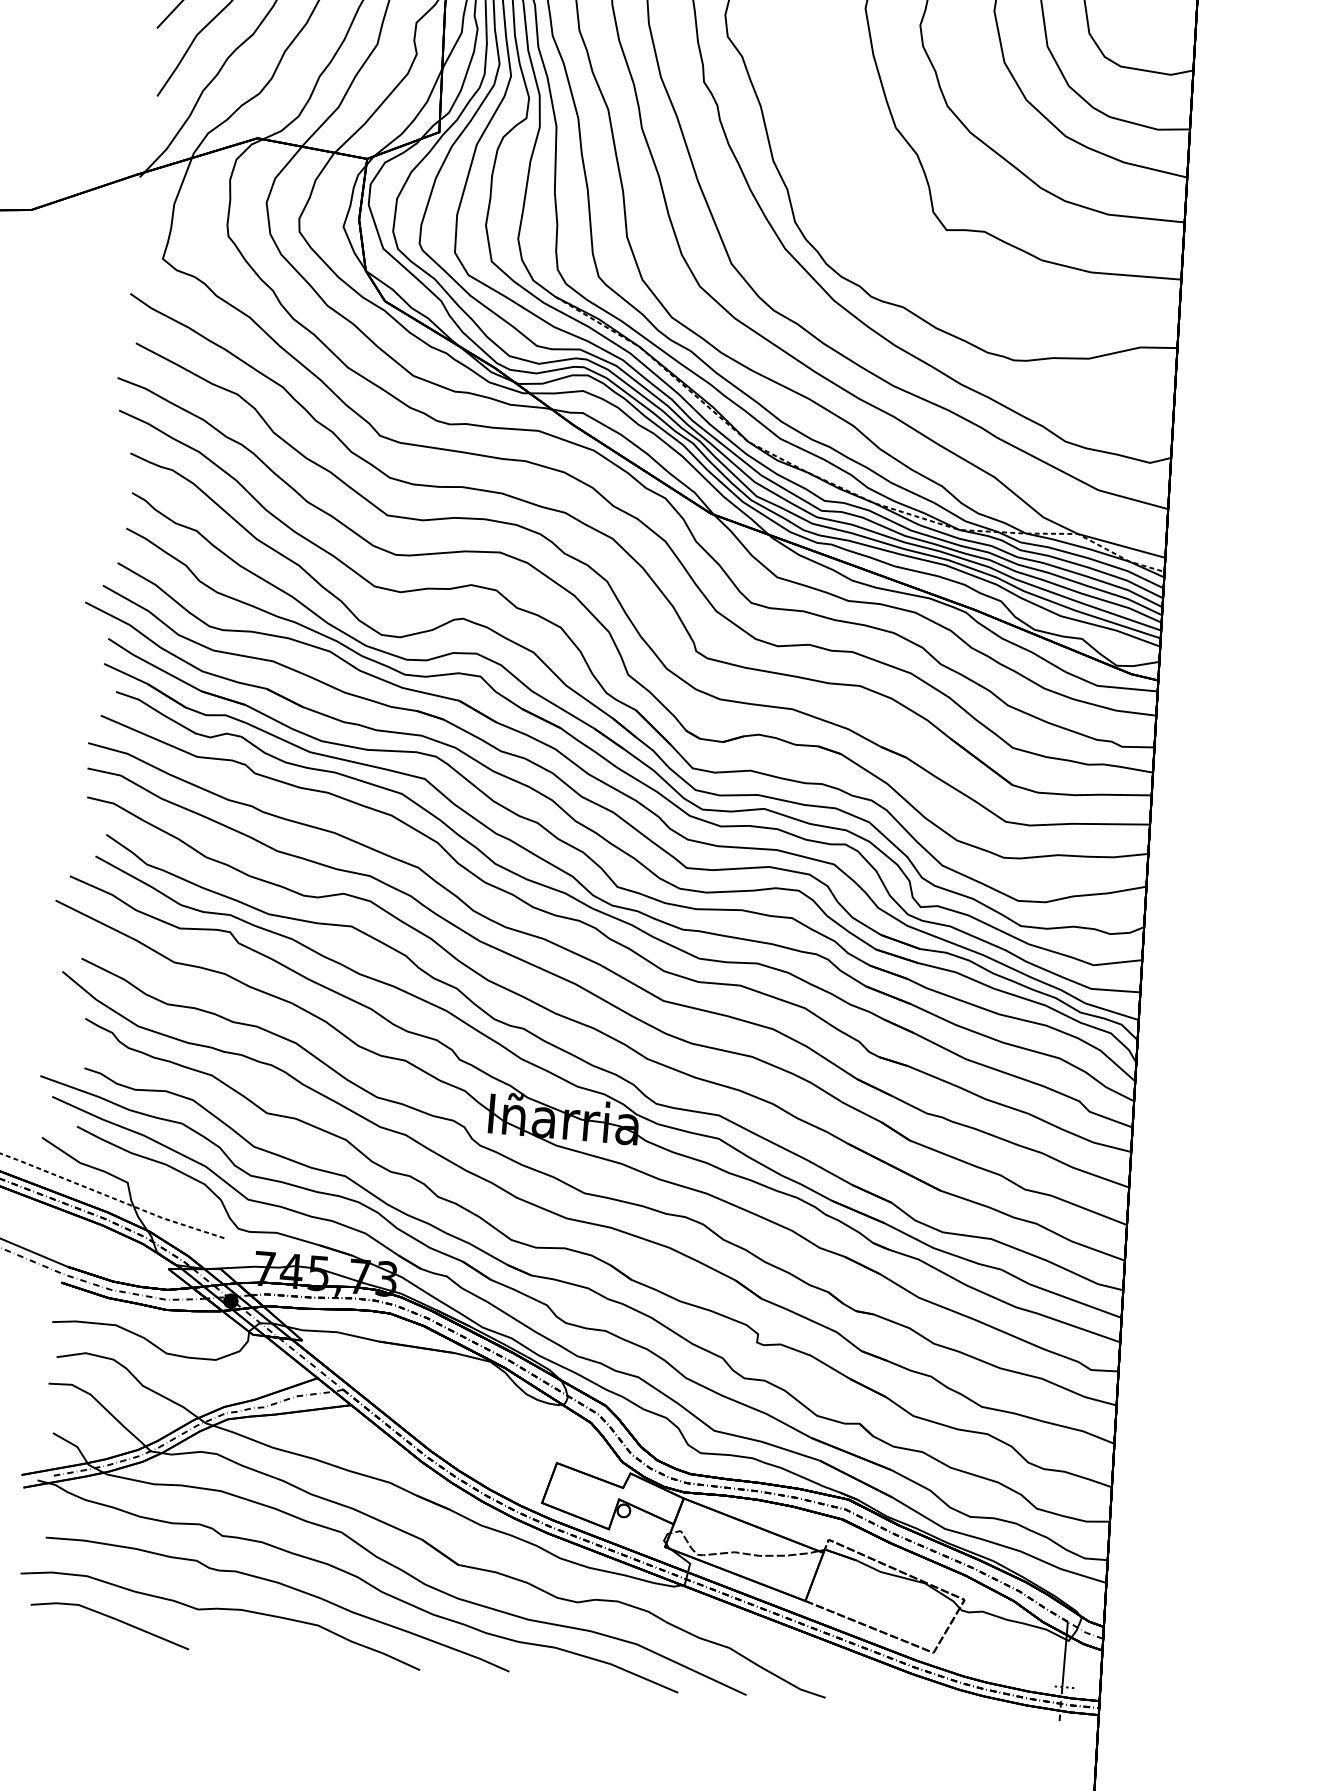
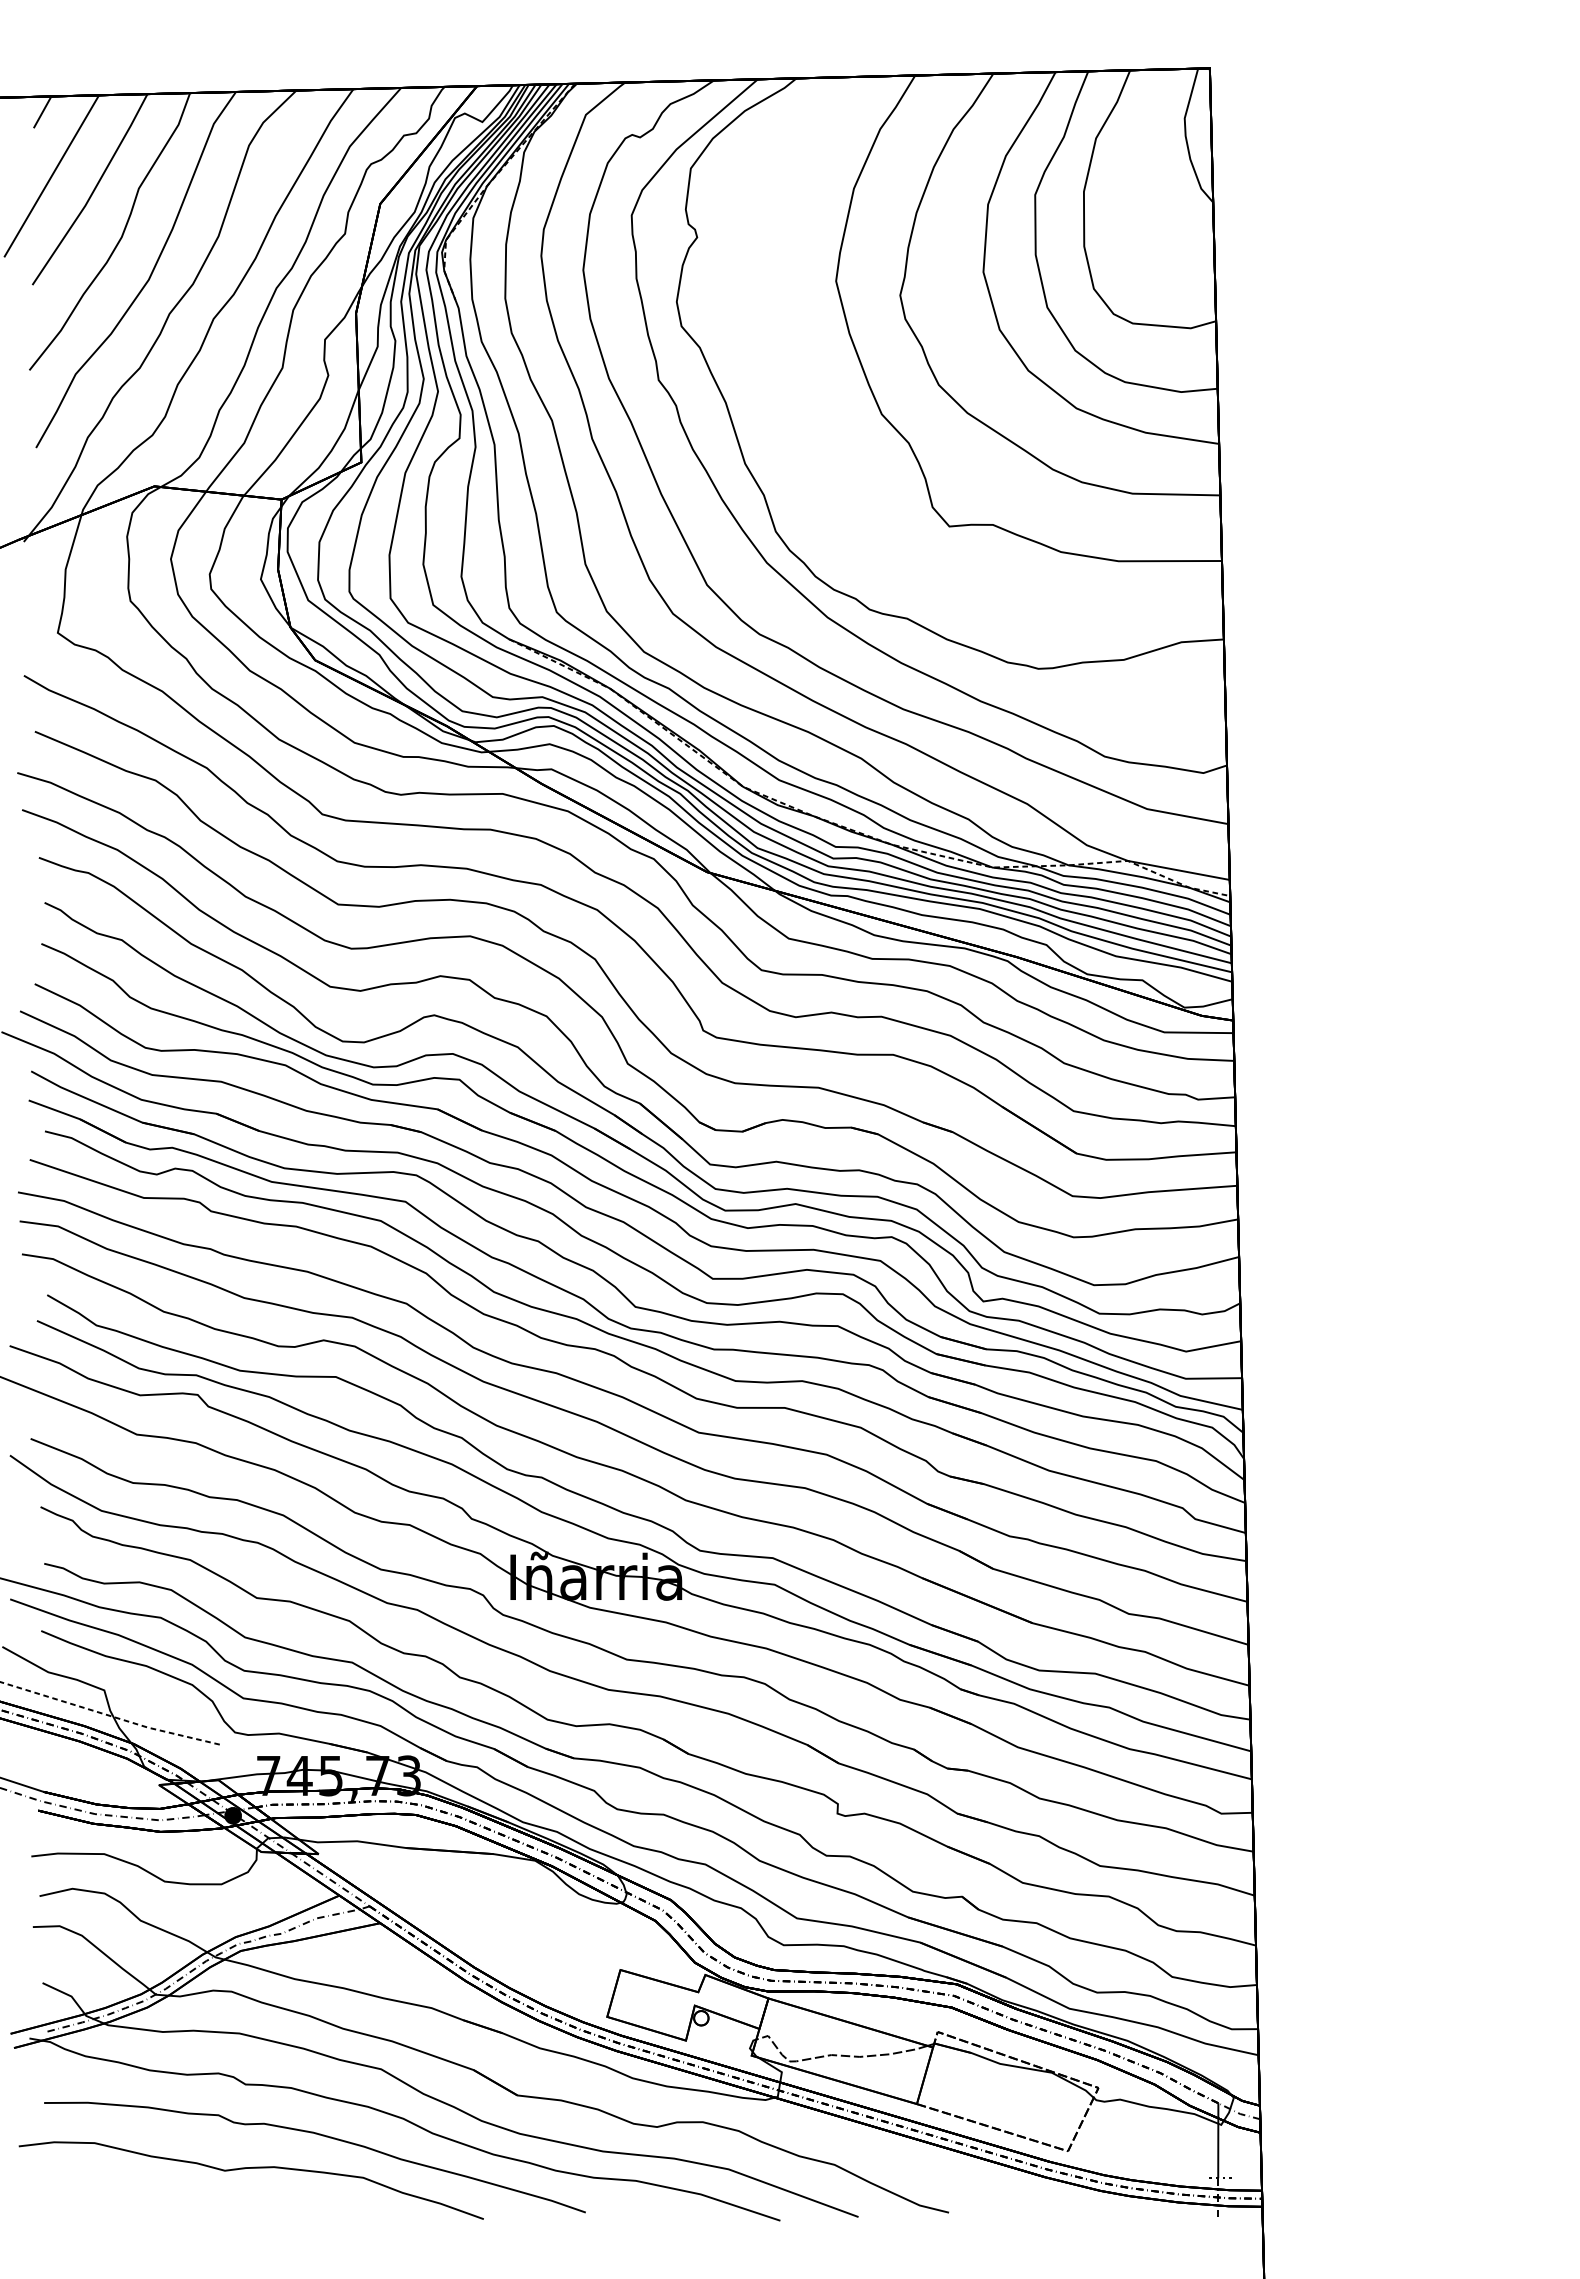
line: (112, 1618) -> (127, 2189), removed

